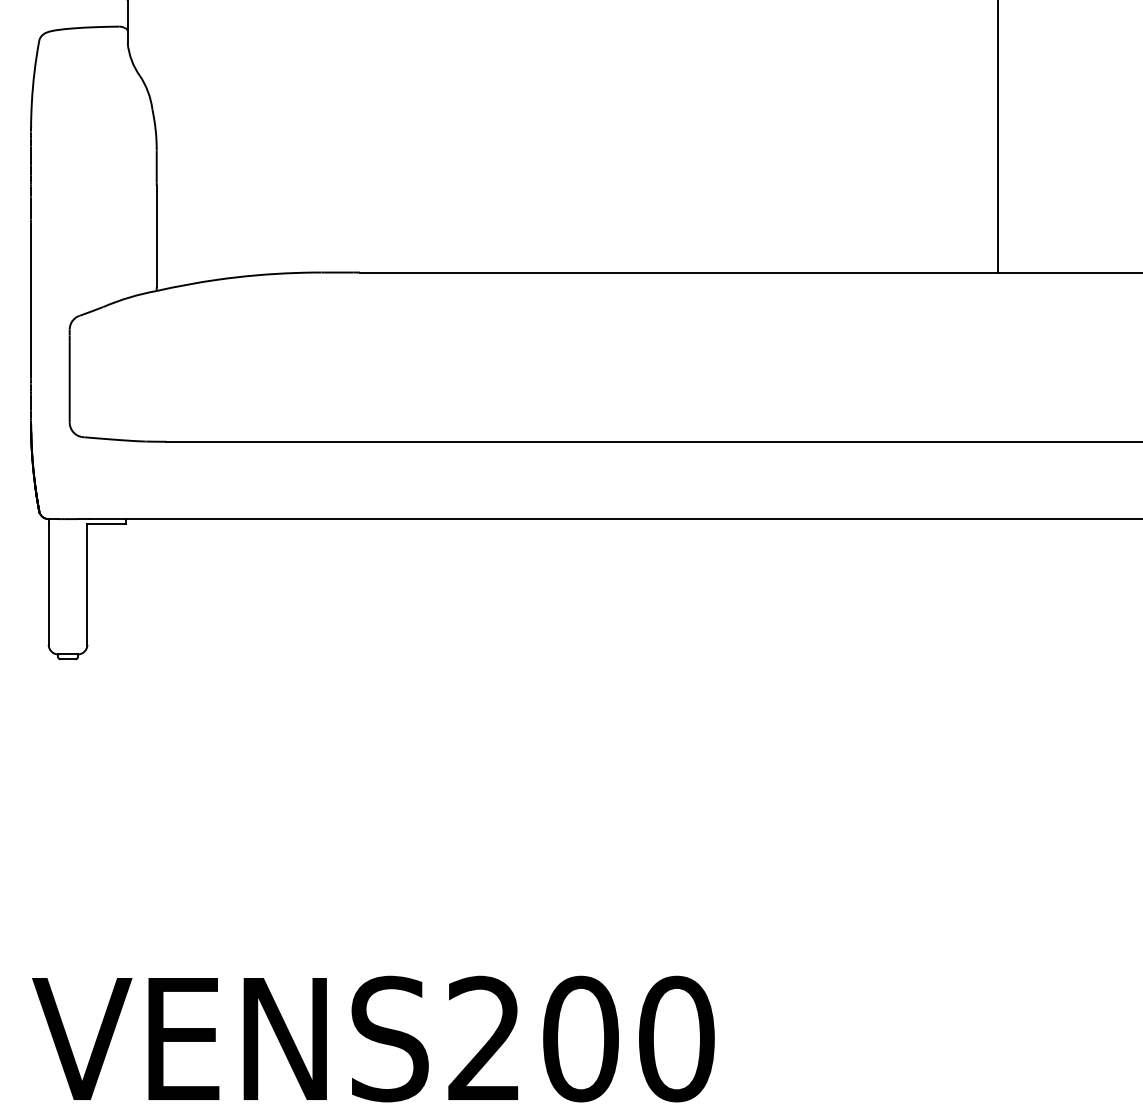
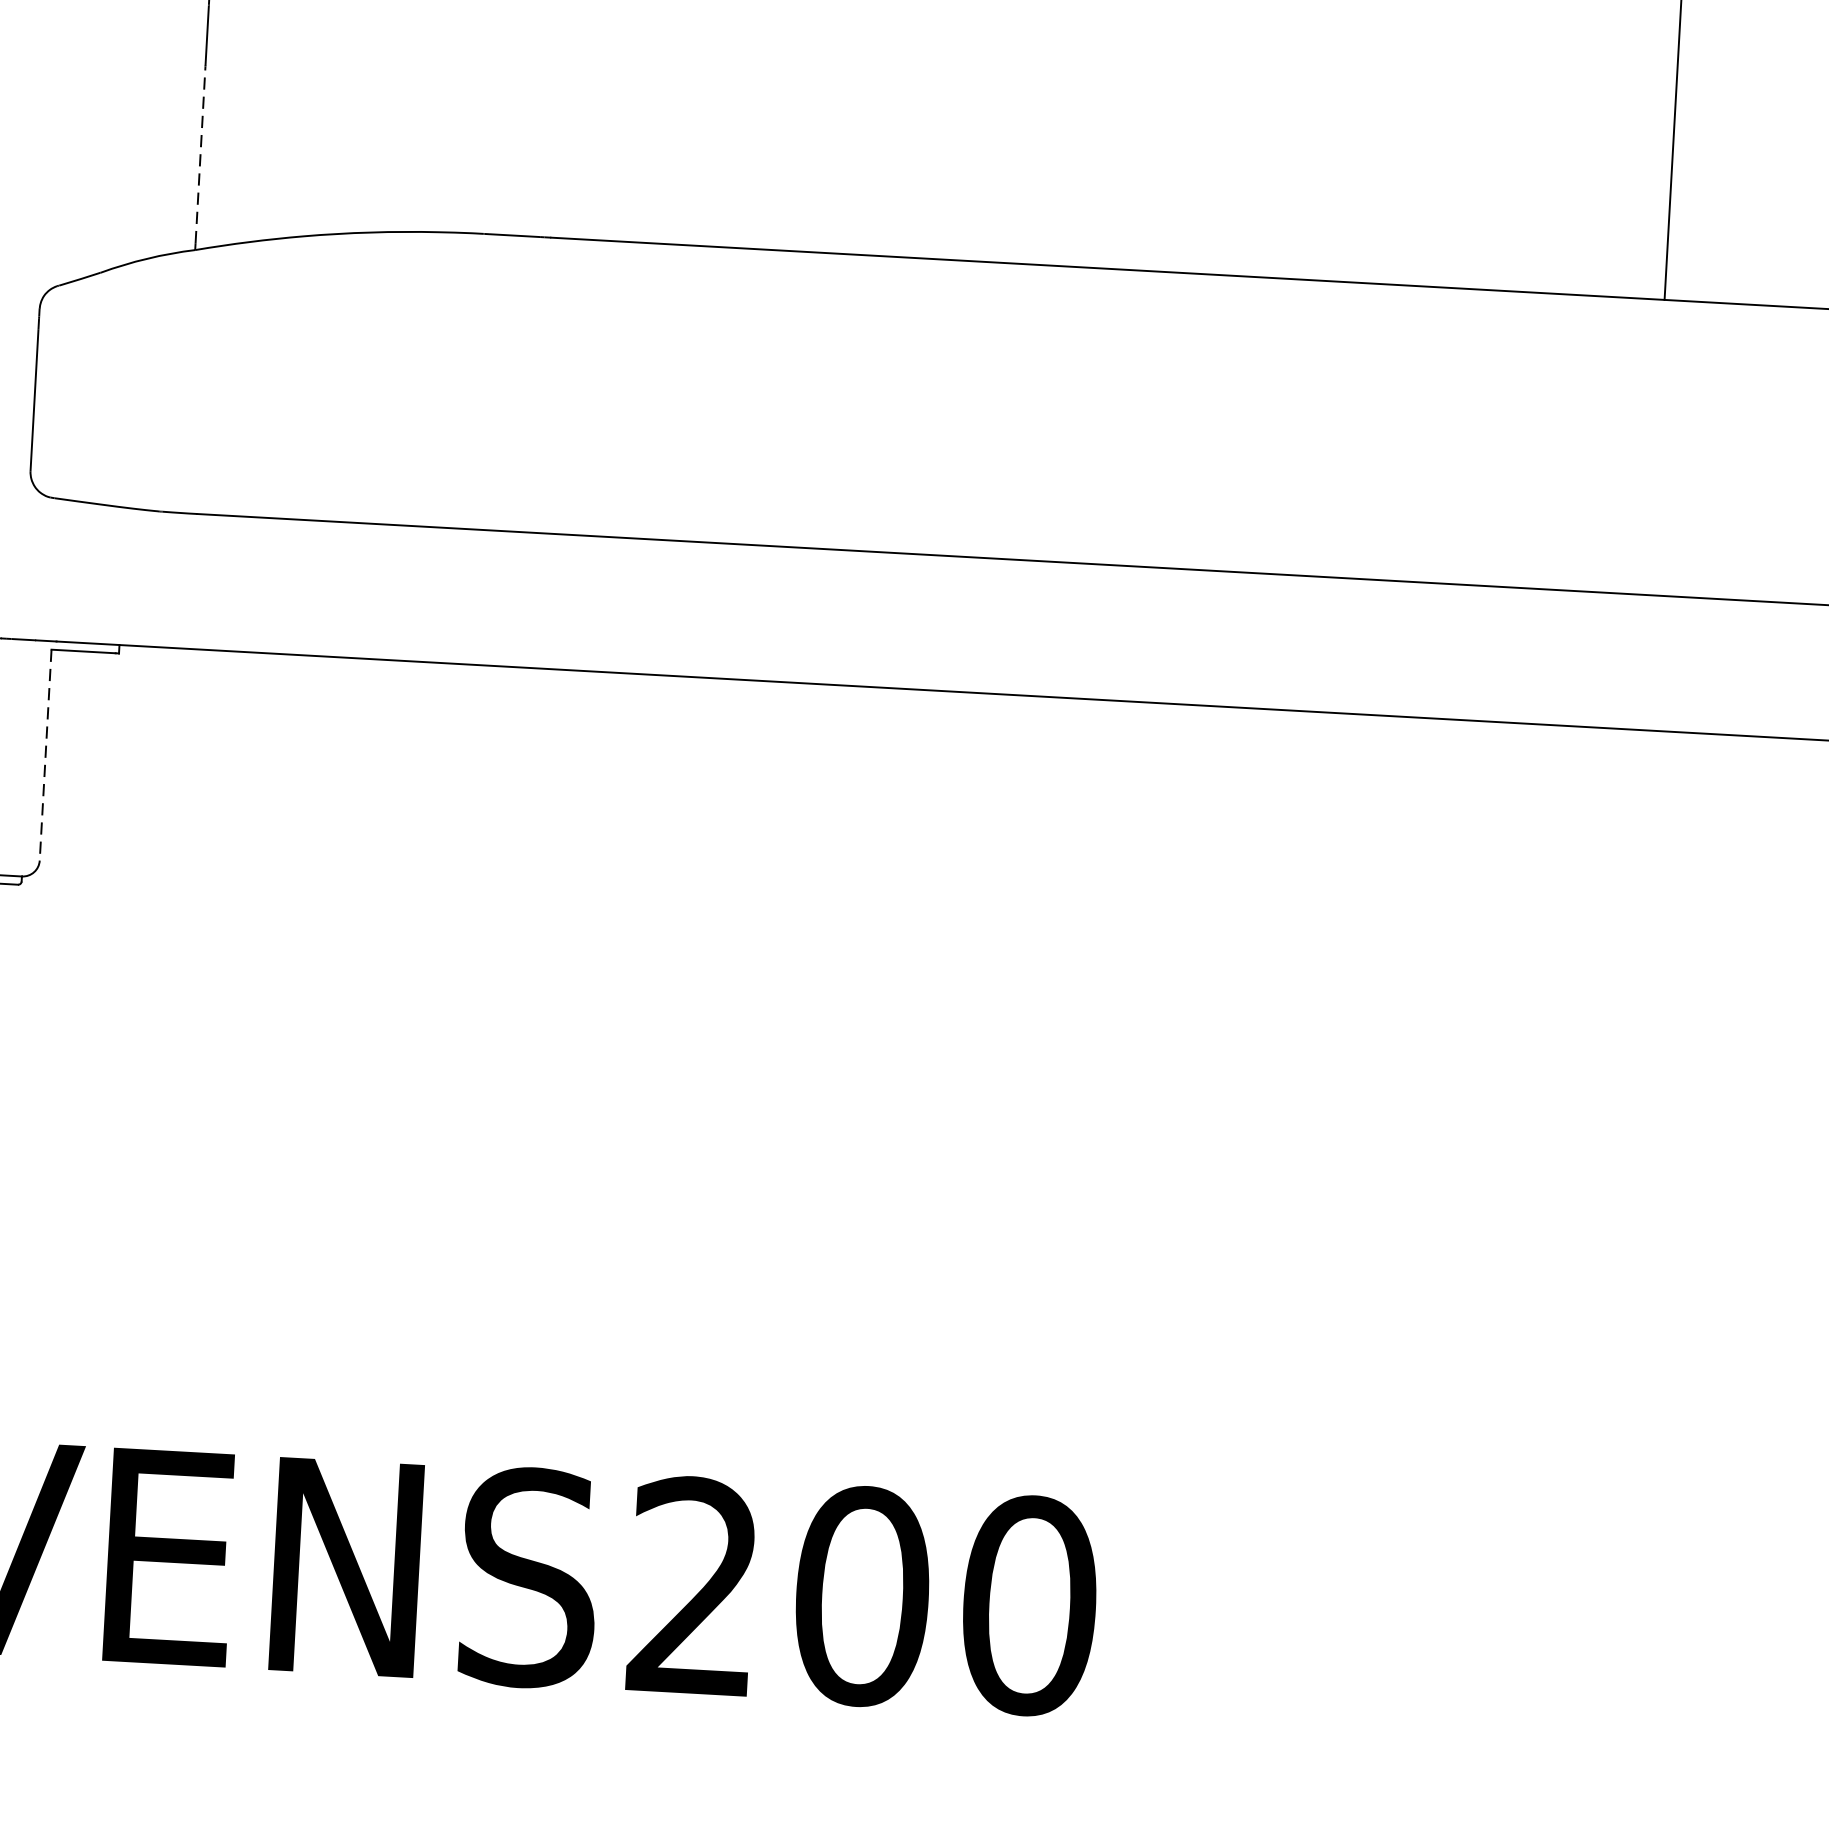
line: (156, 236) -> (200, 154), solid -> dashed
line: (87, 584) -> (45, 755), solid -> dashed

